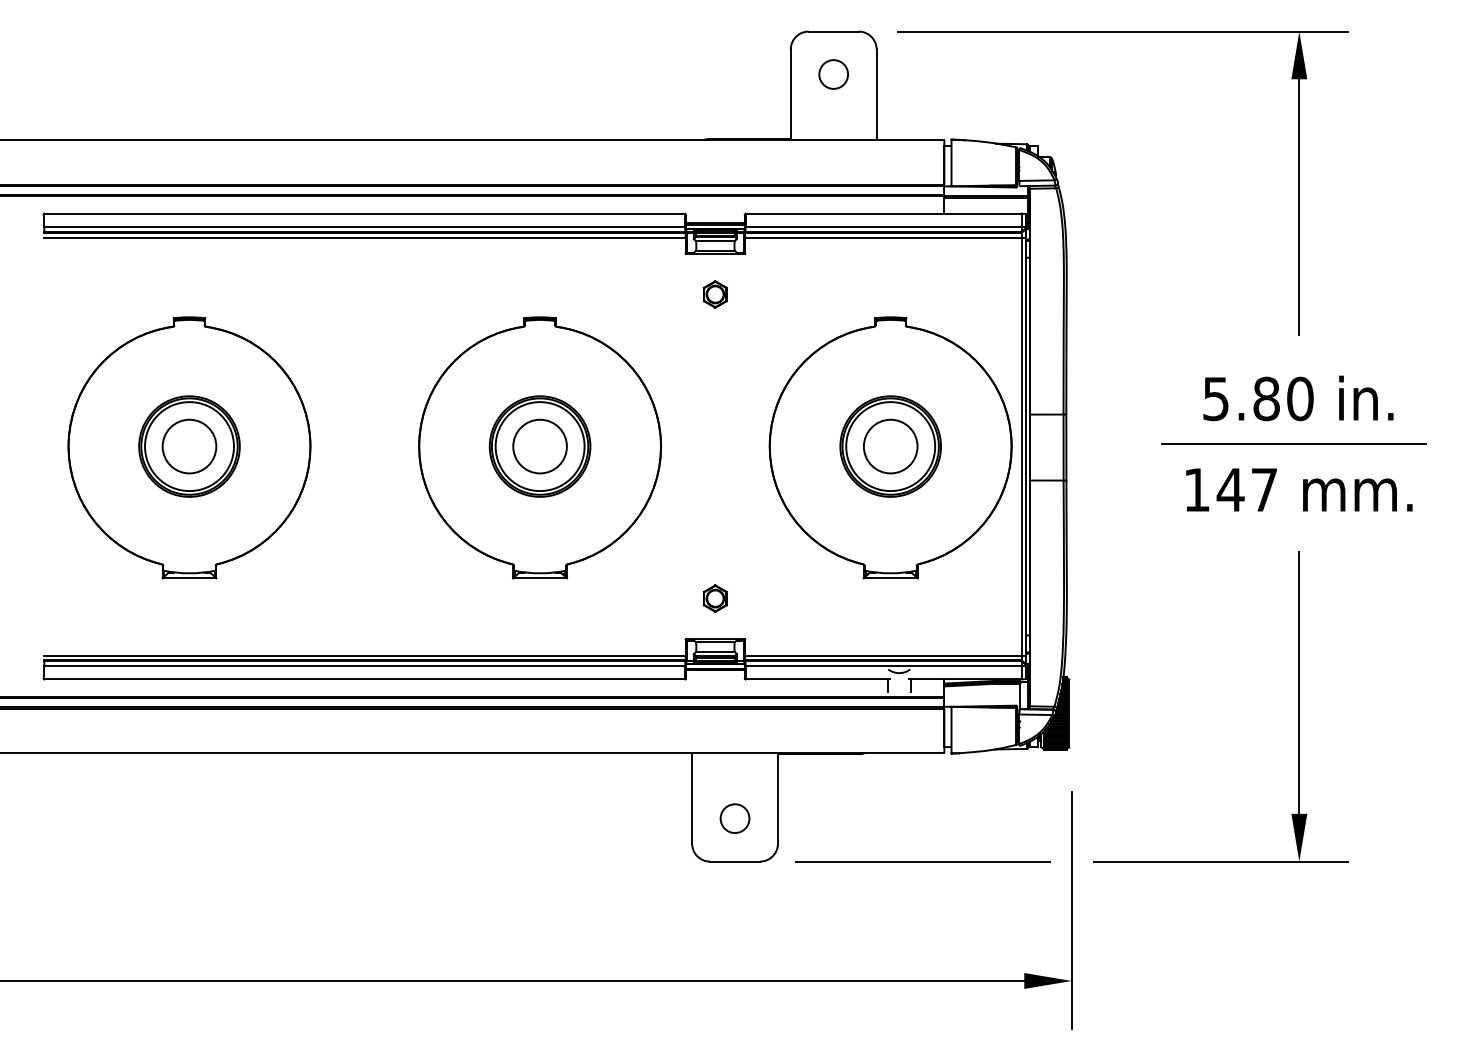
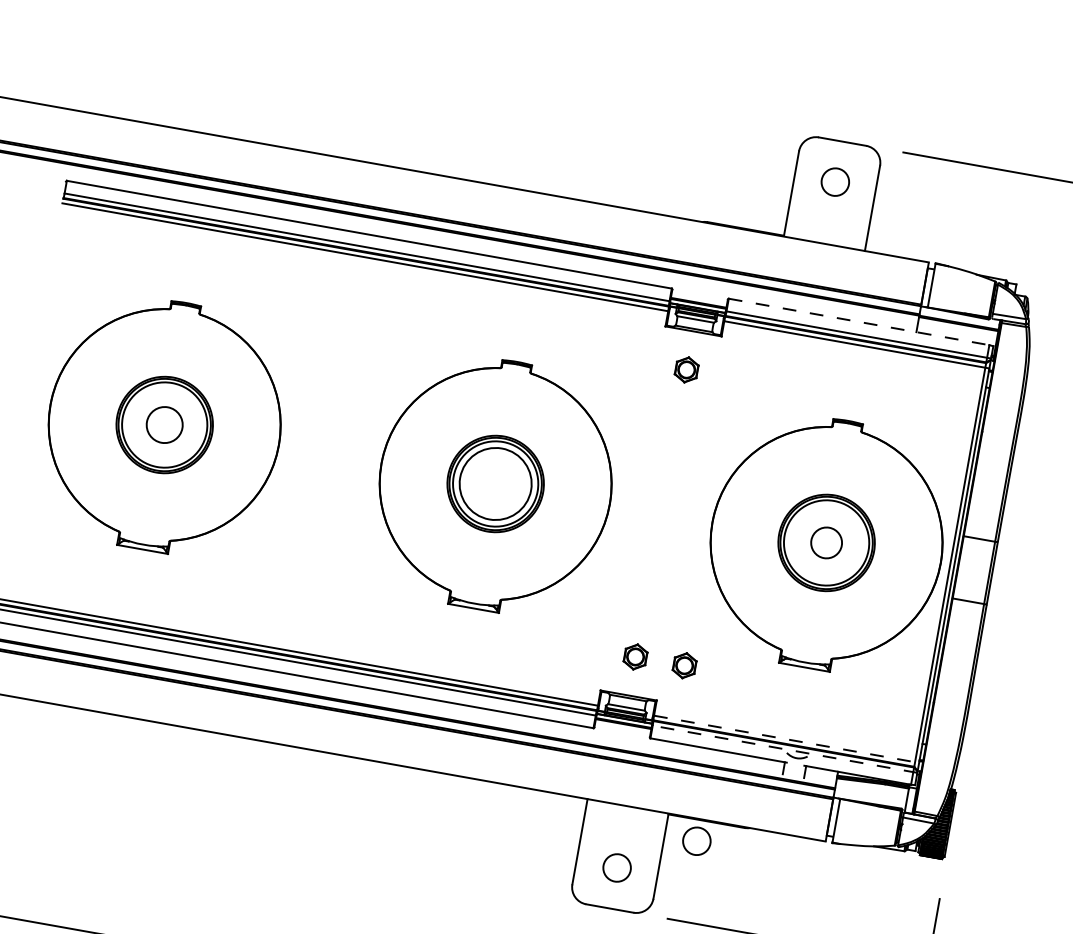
line: (884, 213) -> (859, 321), solid -> dashed
circle: (189, 446) -> (164, 424), size x0.7
circle: (539, 446) -> (495, 483), size x1.4
circle: (890, 446) -> (826, 542), size x0.6
part: (766, 598) -> (683, 665), added
line: (886, 655) -> (787, 739), solid -> dashed
line: (885, 666) -> (784, 749), solid -> dashed
circle: (811, 776) -> (696, 841), added

